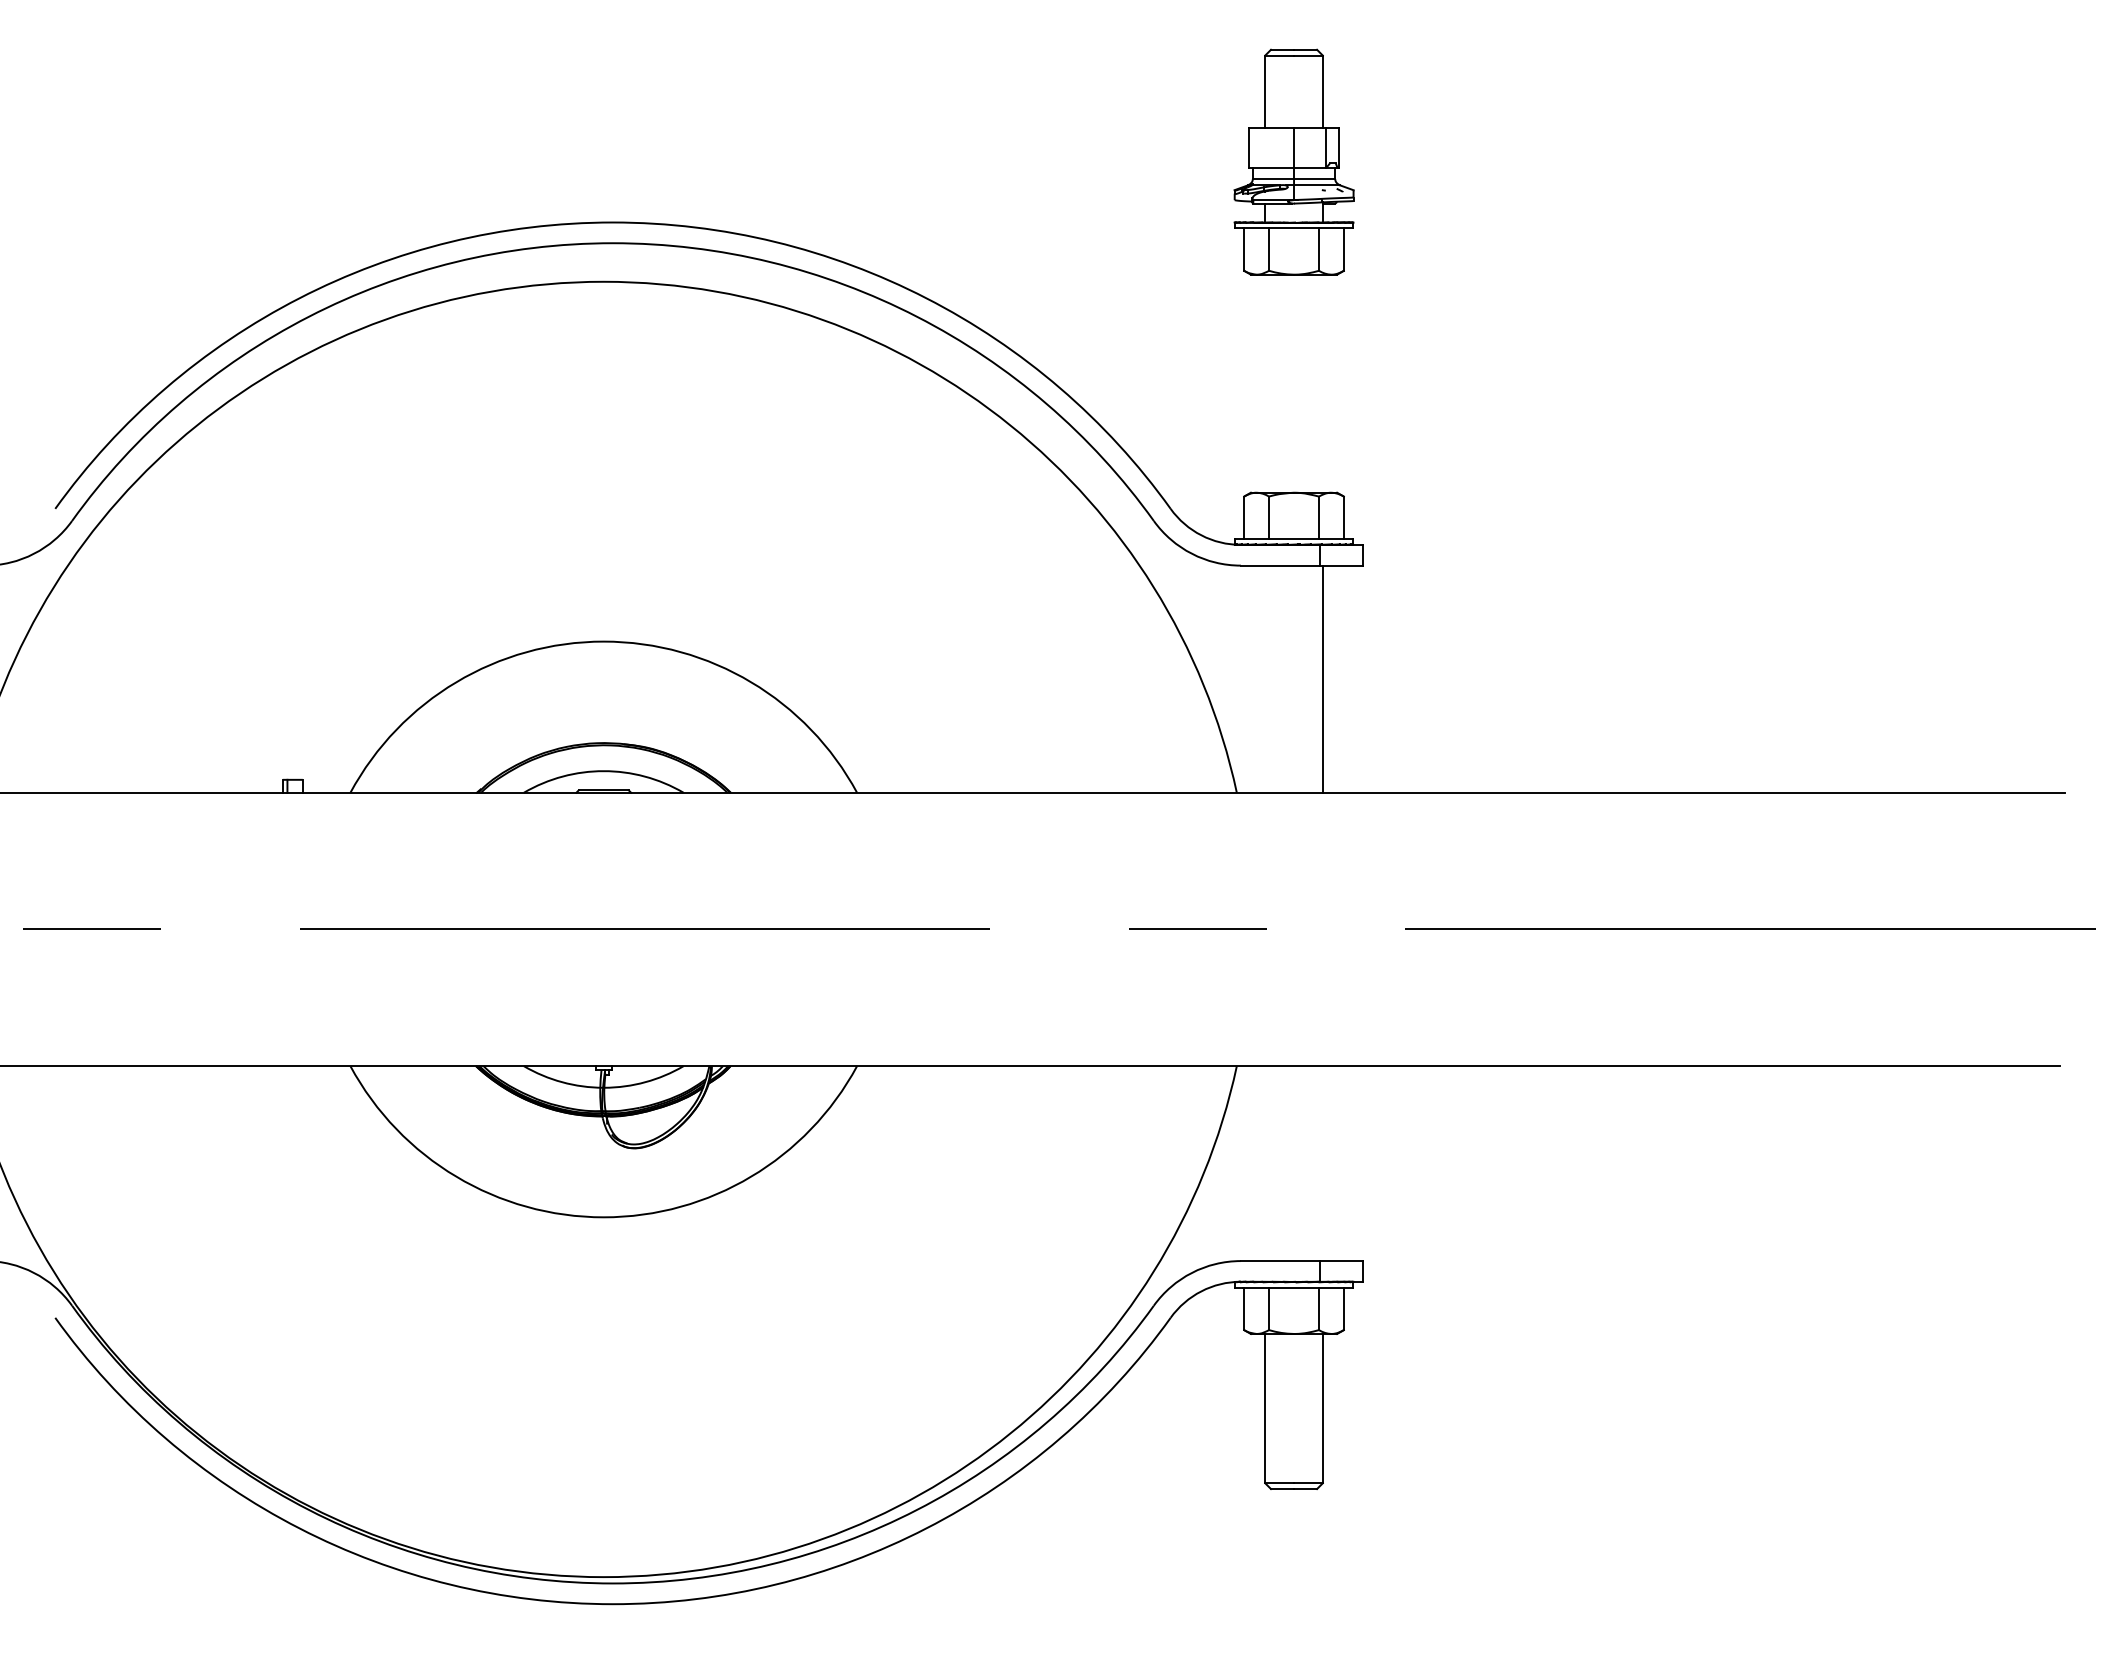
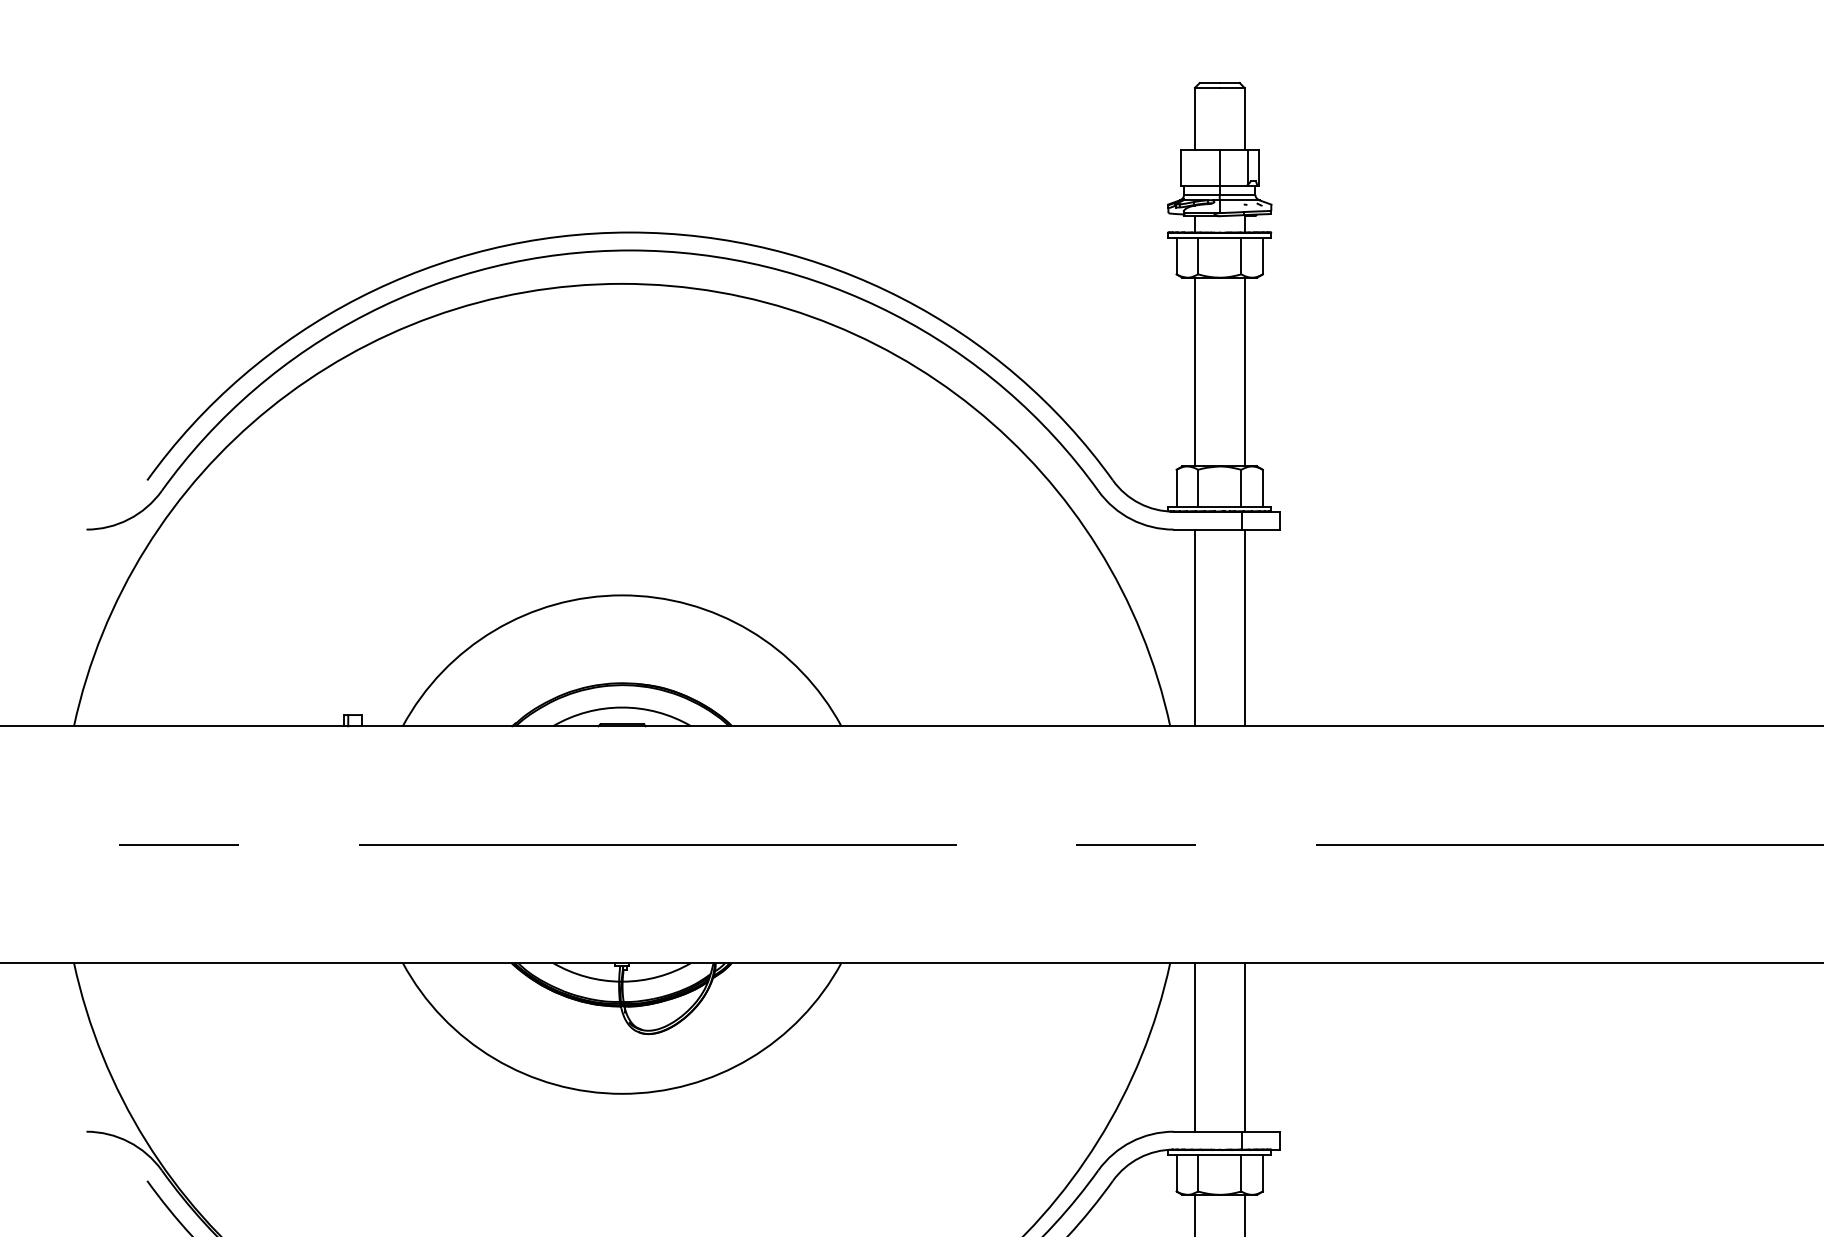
line: (1265, 383) -> (1195, 371), added
line: (1322, 383) -> (1244, 371), added
line: (1265, 678) -> (1195, 627), added
line: (1265, 1163) -> (1195, 1047), added
line: (1322, 1163) -> (1244, 1047), added

